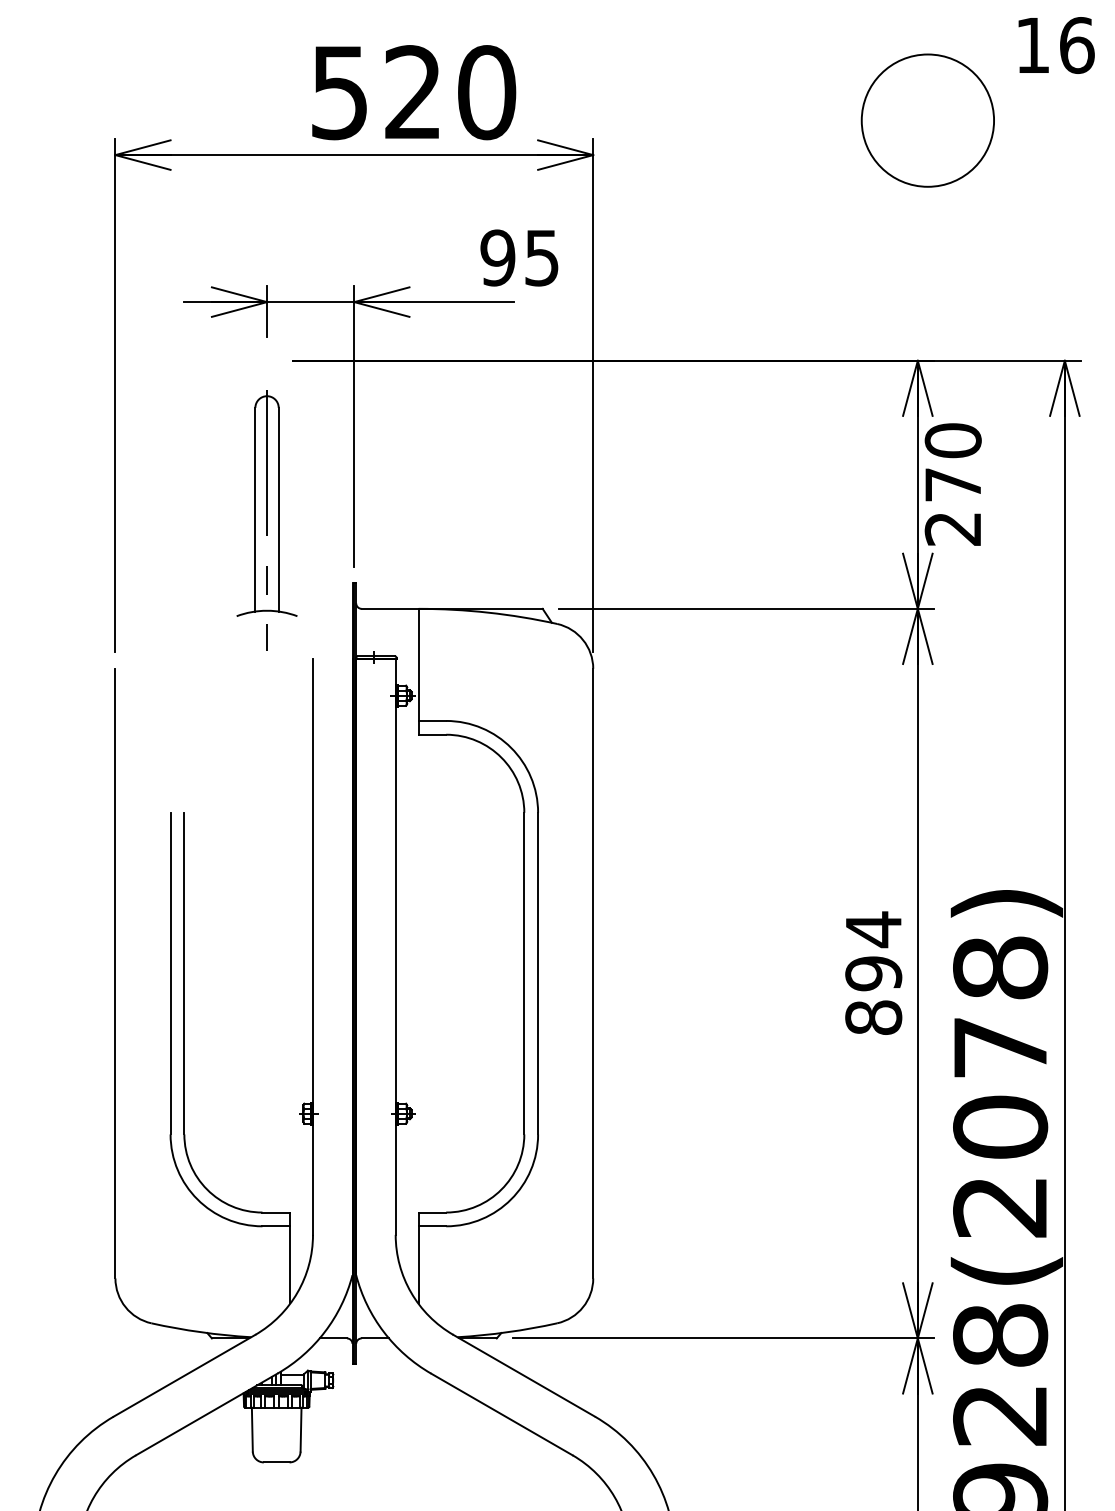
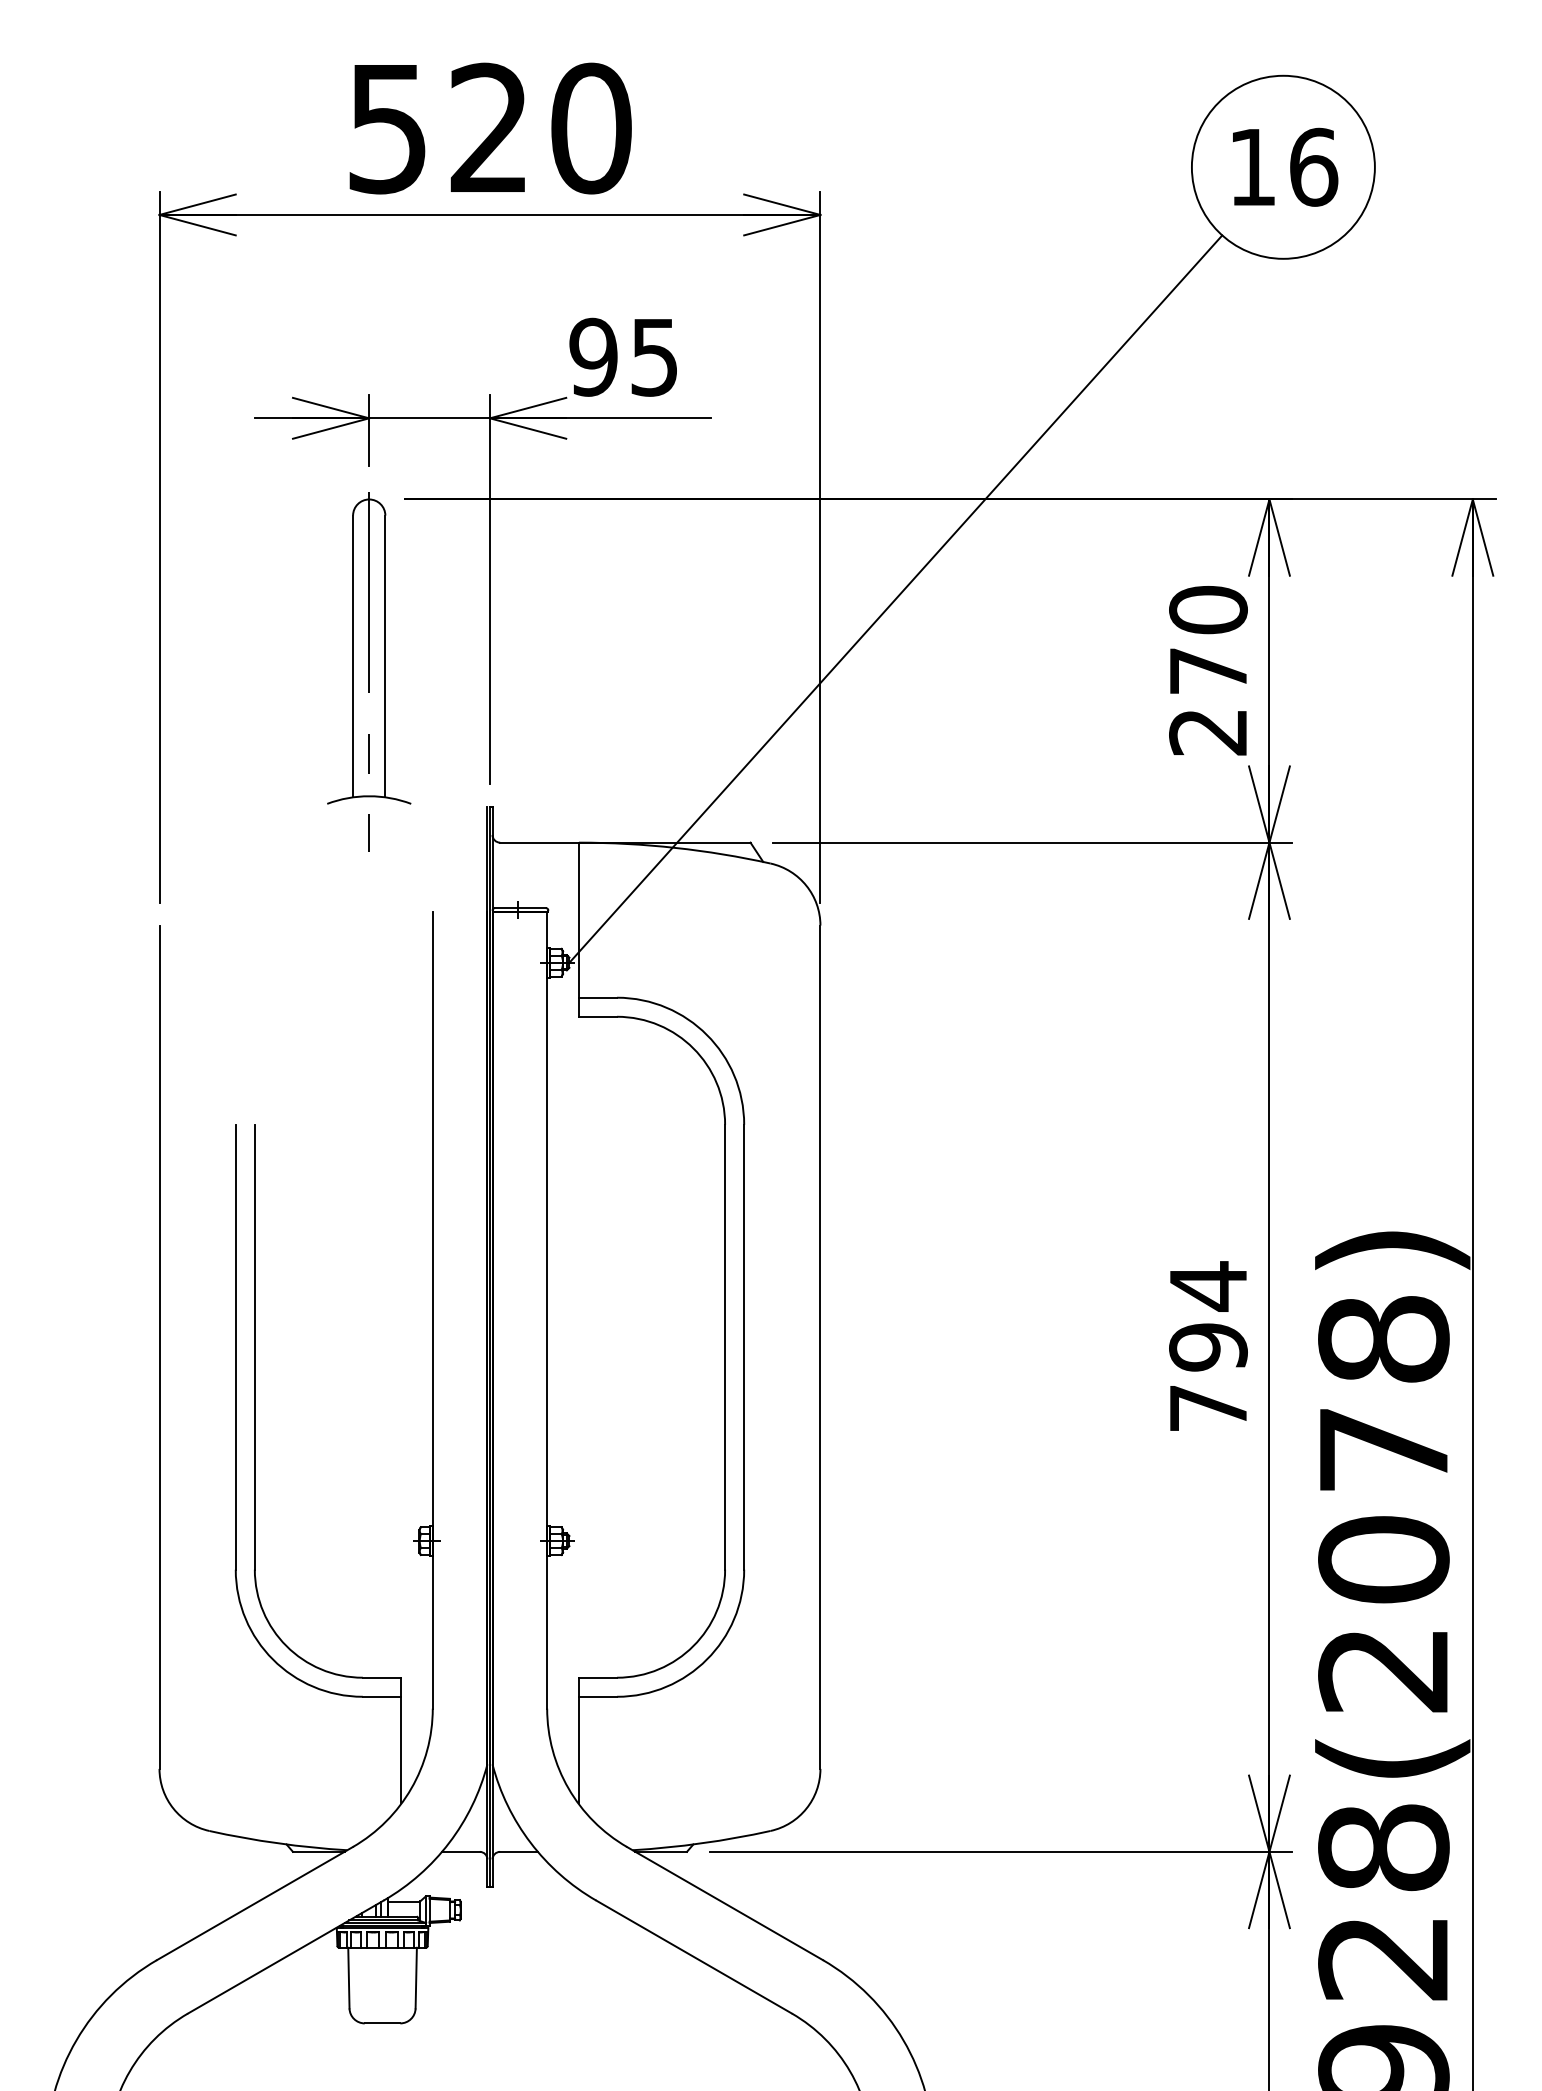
text: (1056, 44) -> (1285, 166), moved
text: (414, 92) -> (490, 128), moved
text: (518, 257) -> (622, 356), moved
line: (647, 432) -> (895, 598), added
text: (953, 484) -> (1208, 670), moved
part: (267, 520) -> (369, 671), moved
text: (873, 1017) -> (1208, 1408), 894 -> 794

